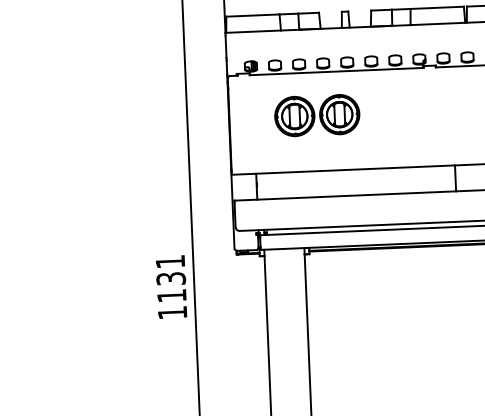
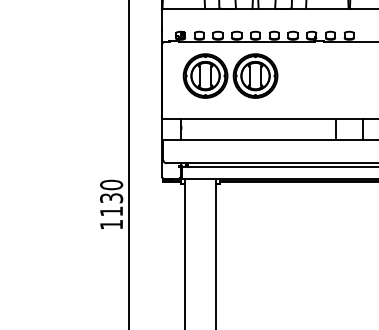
part: (317, 114) -> (230, 75), size x1.43
text: (170, 261) -> (111, 184), 1131 -> 1130

